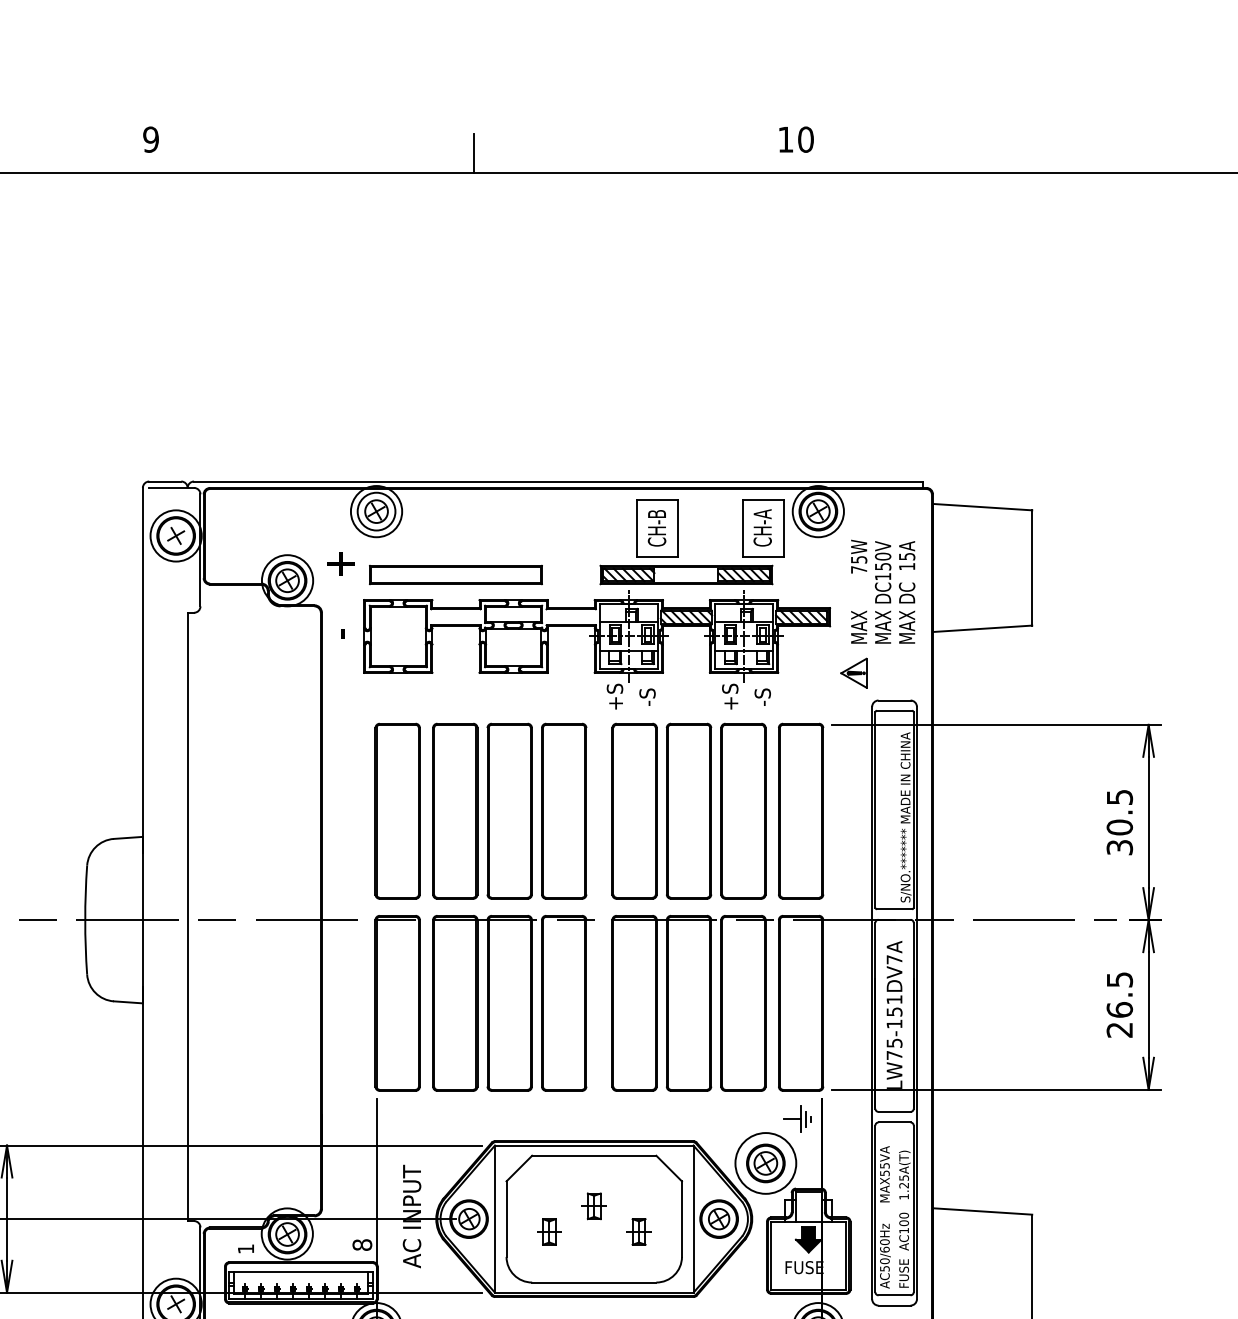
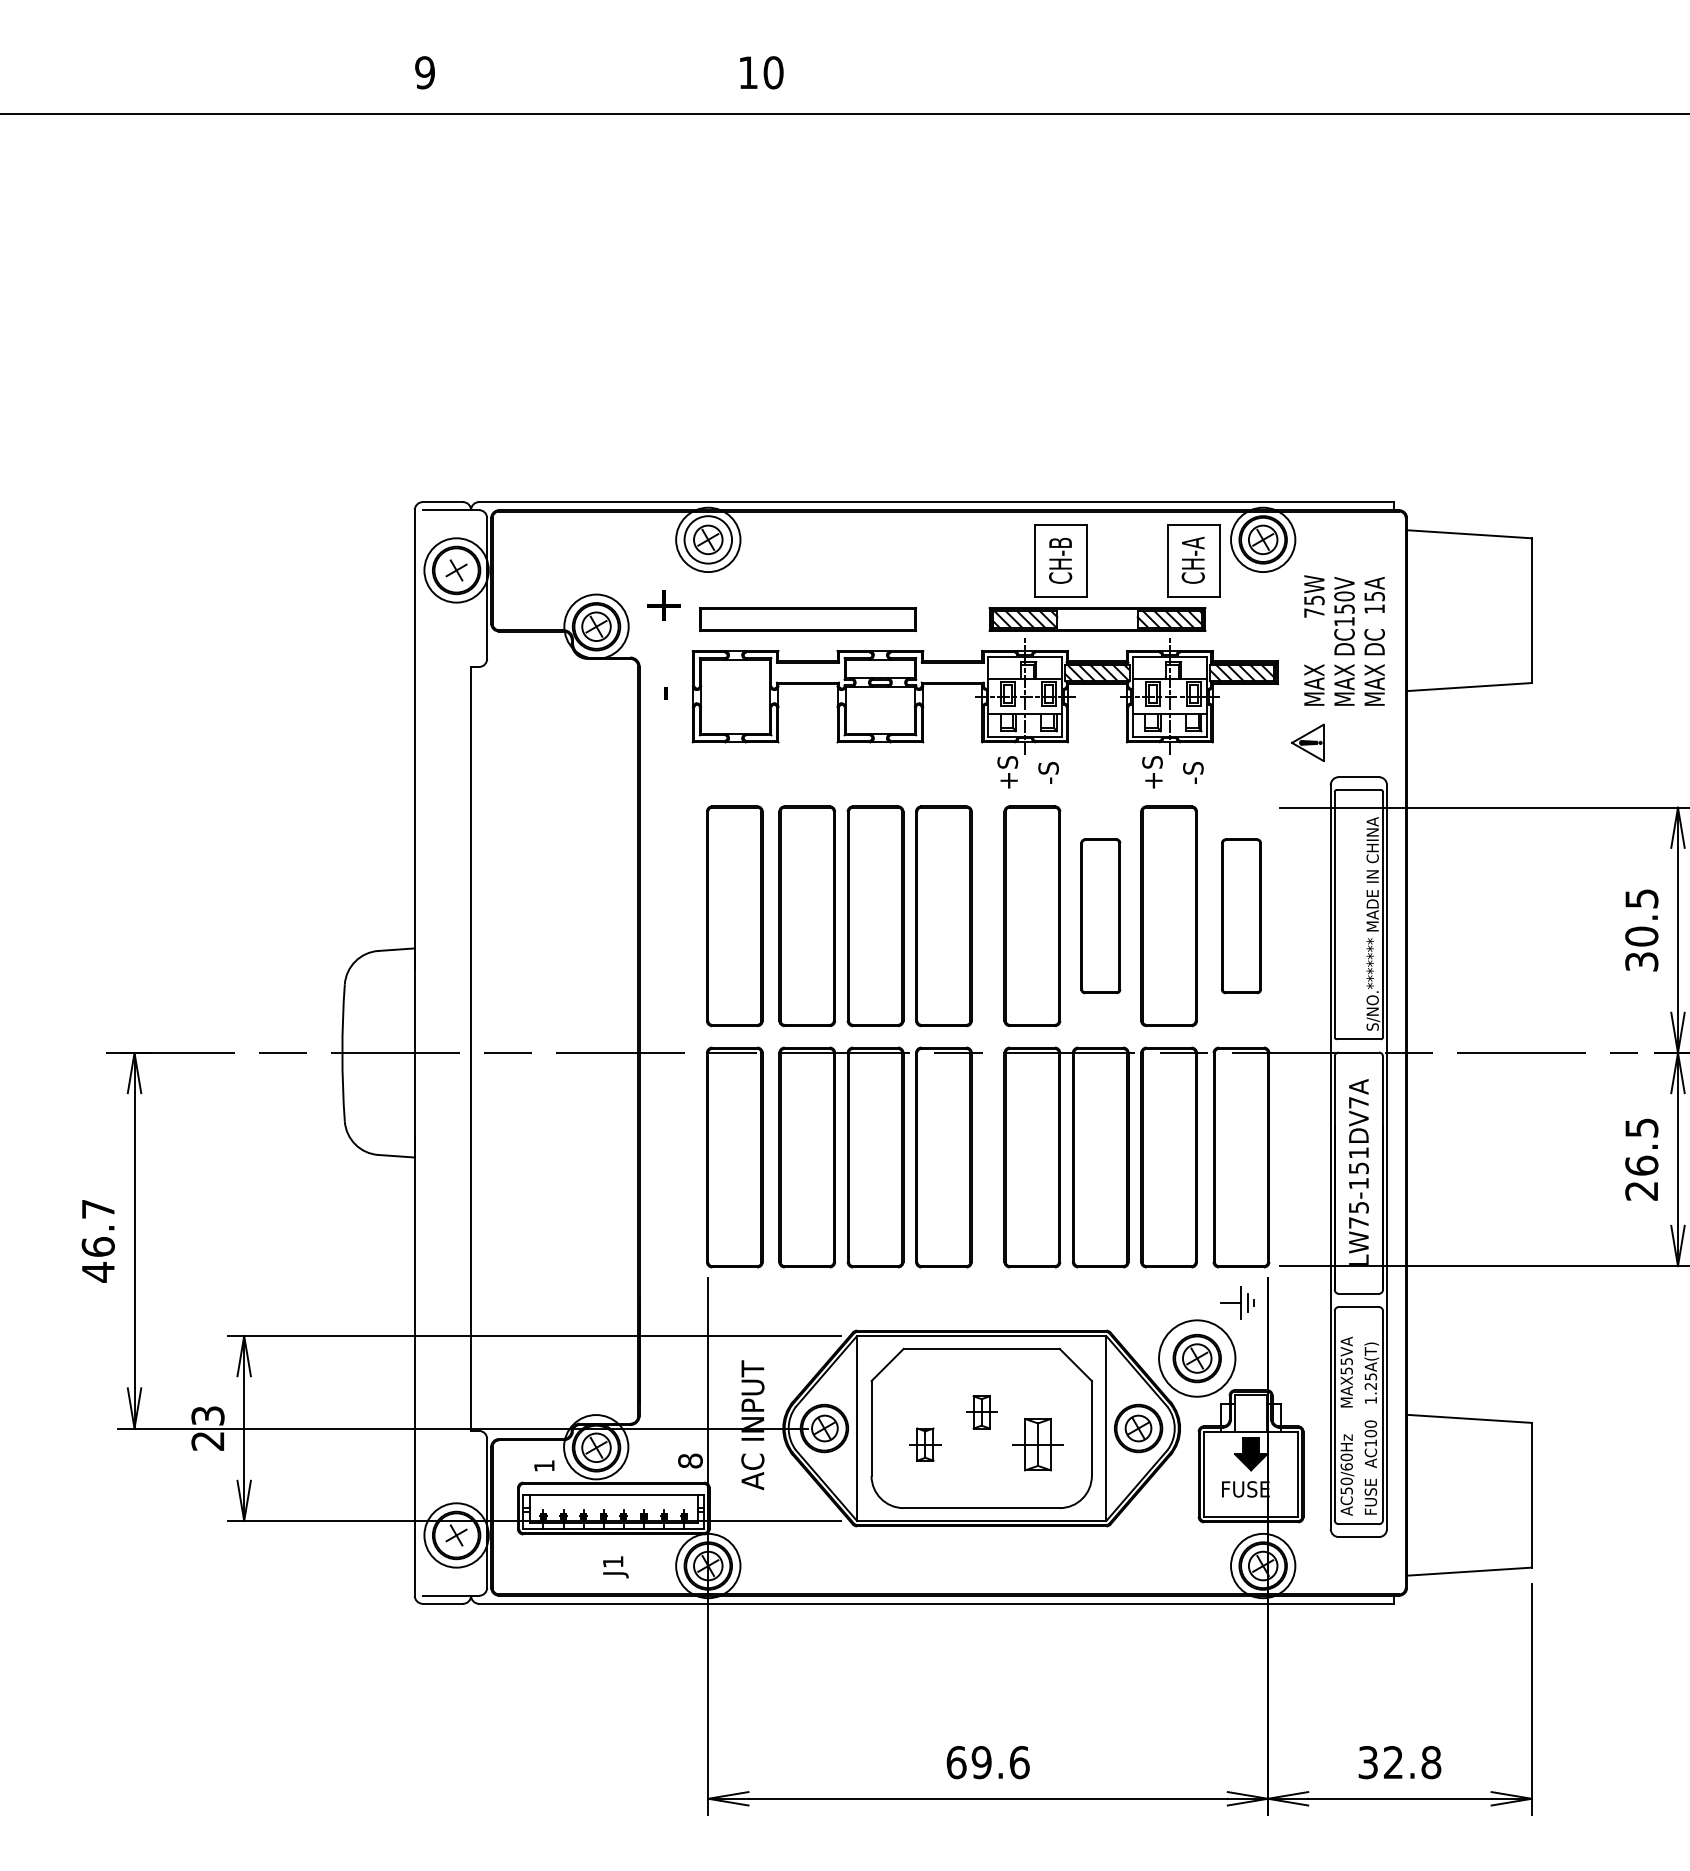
text: (796, 139) -> (761, 72), moved
line: (473, 153) -> (830, 89), removed
part: (688, 811) -> (1100, 916), size x0.7
part: (801, 811) -> (1241, 916), size x0.7
part: (638, 1231) -> (1037, 1444), size x1.6

